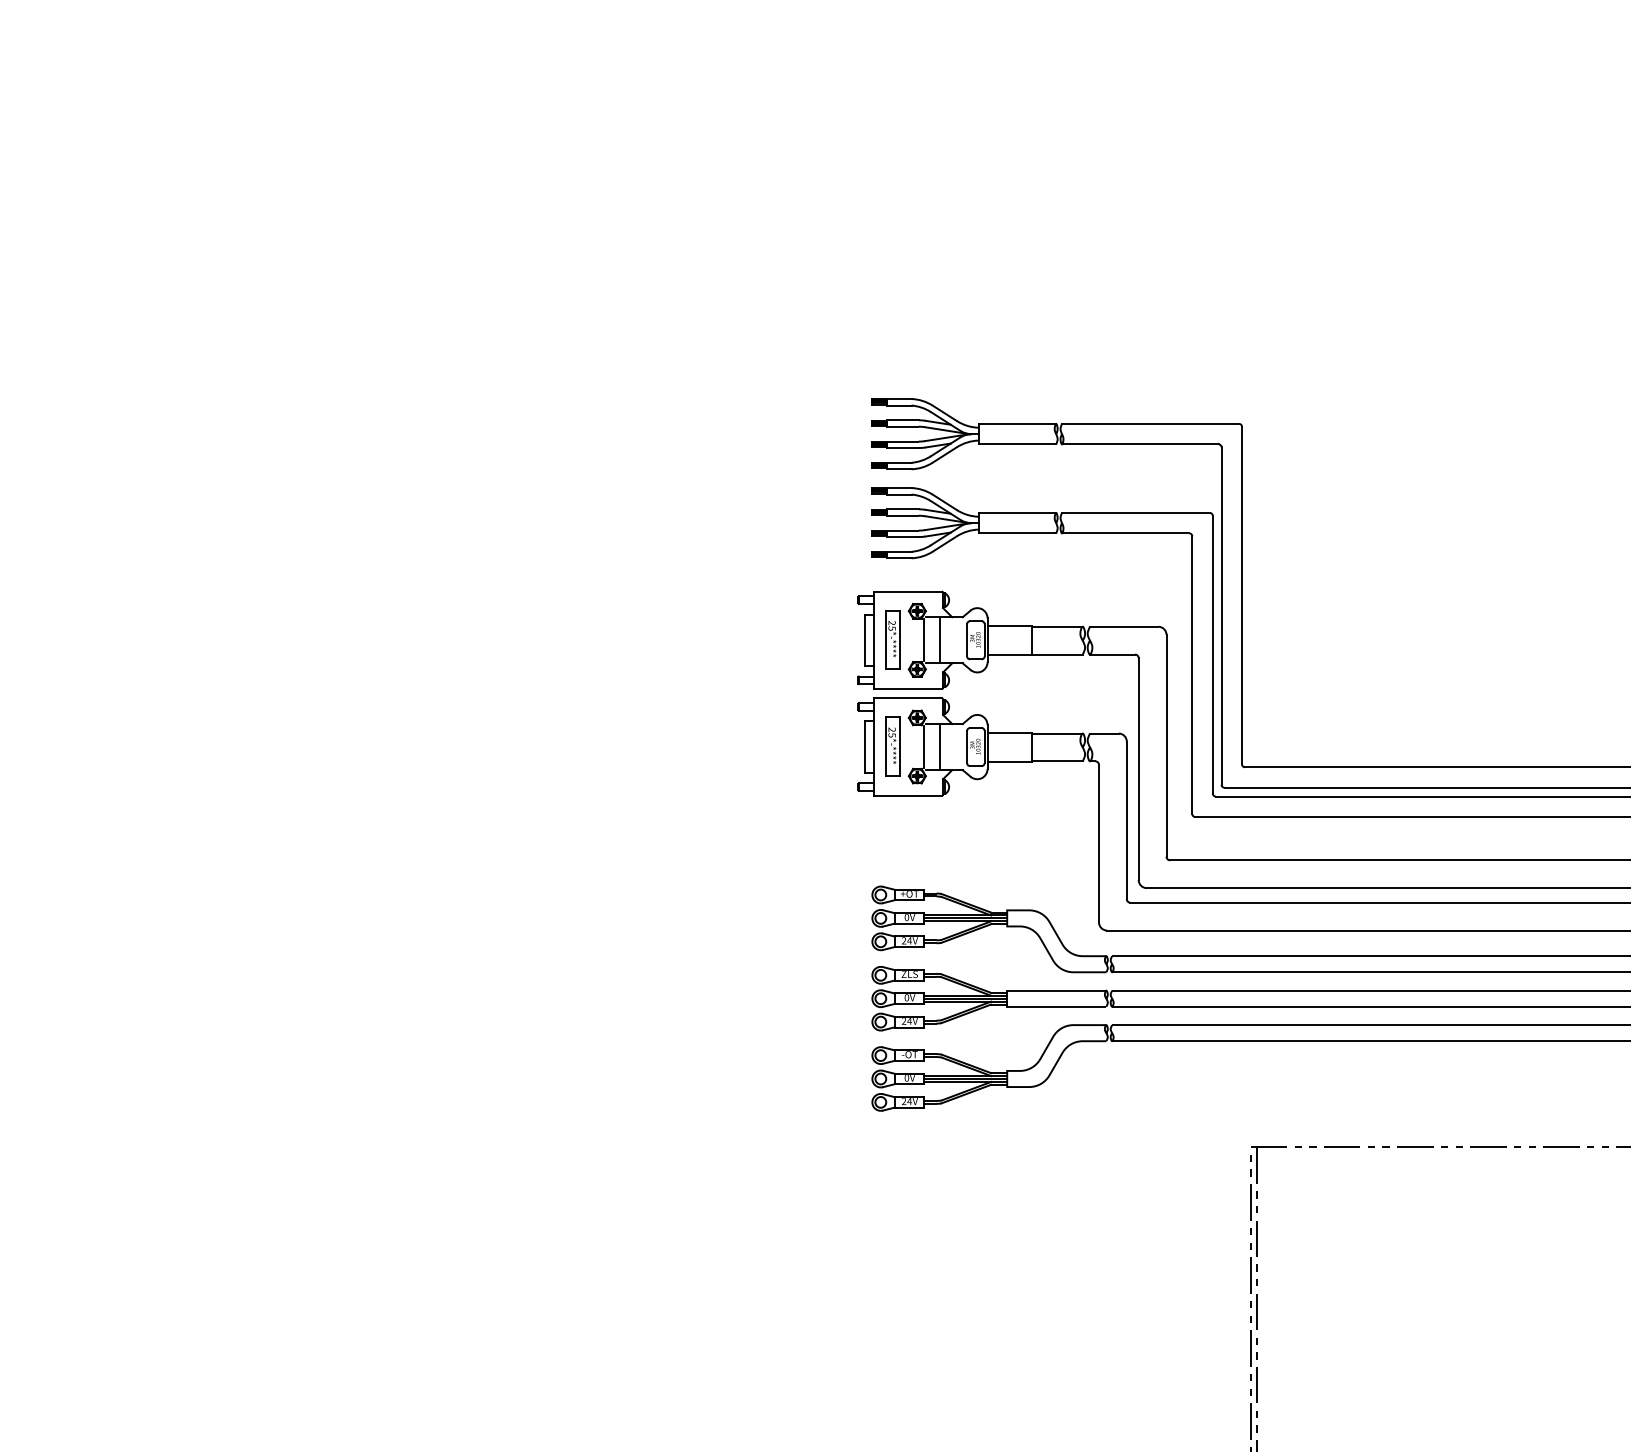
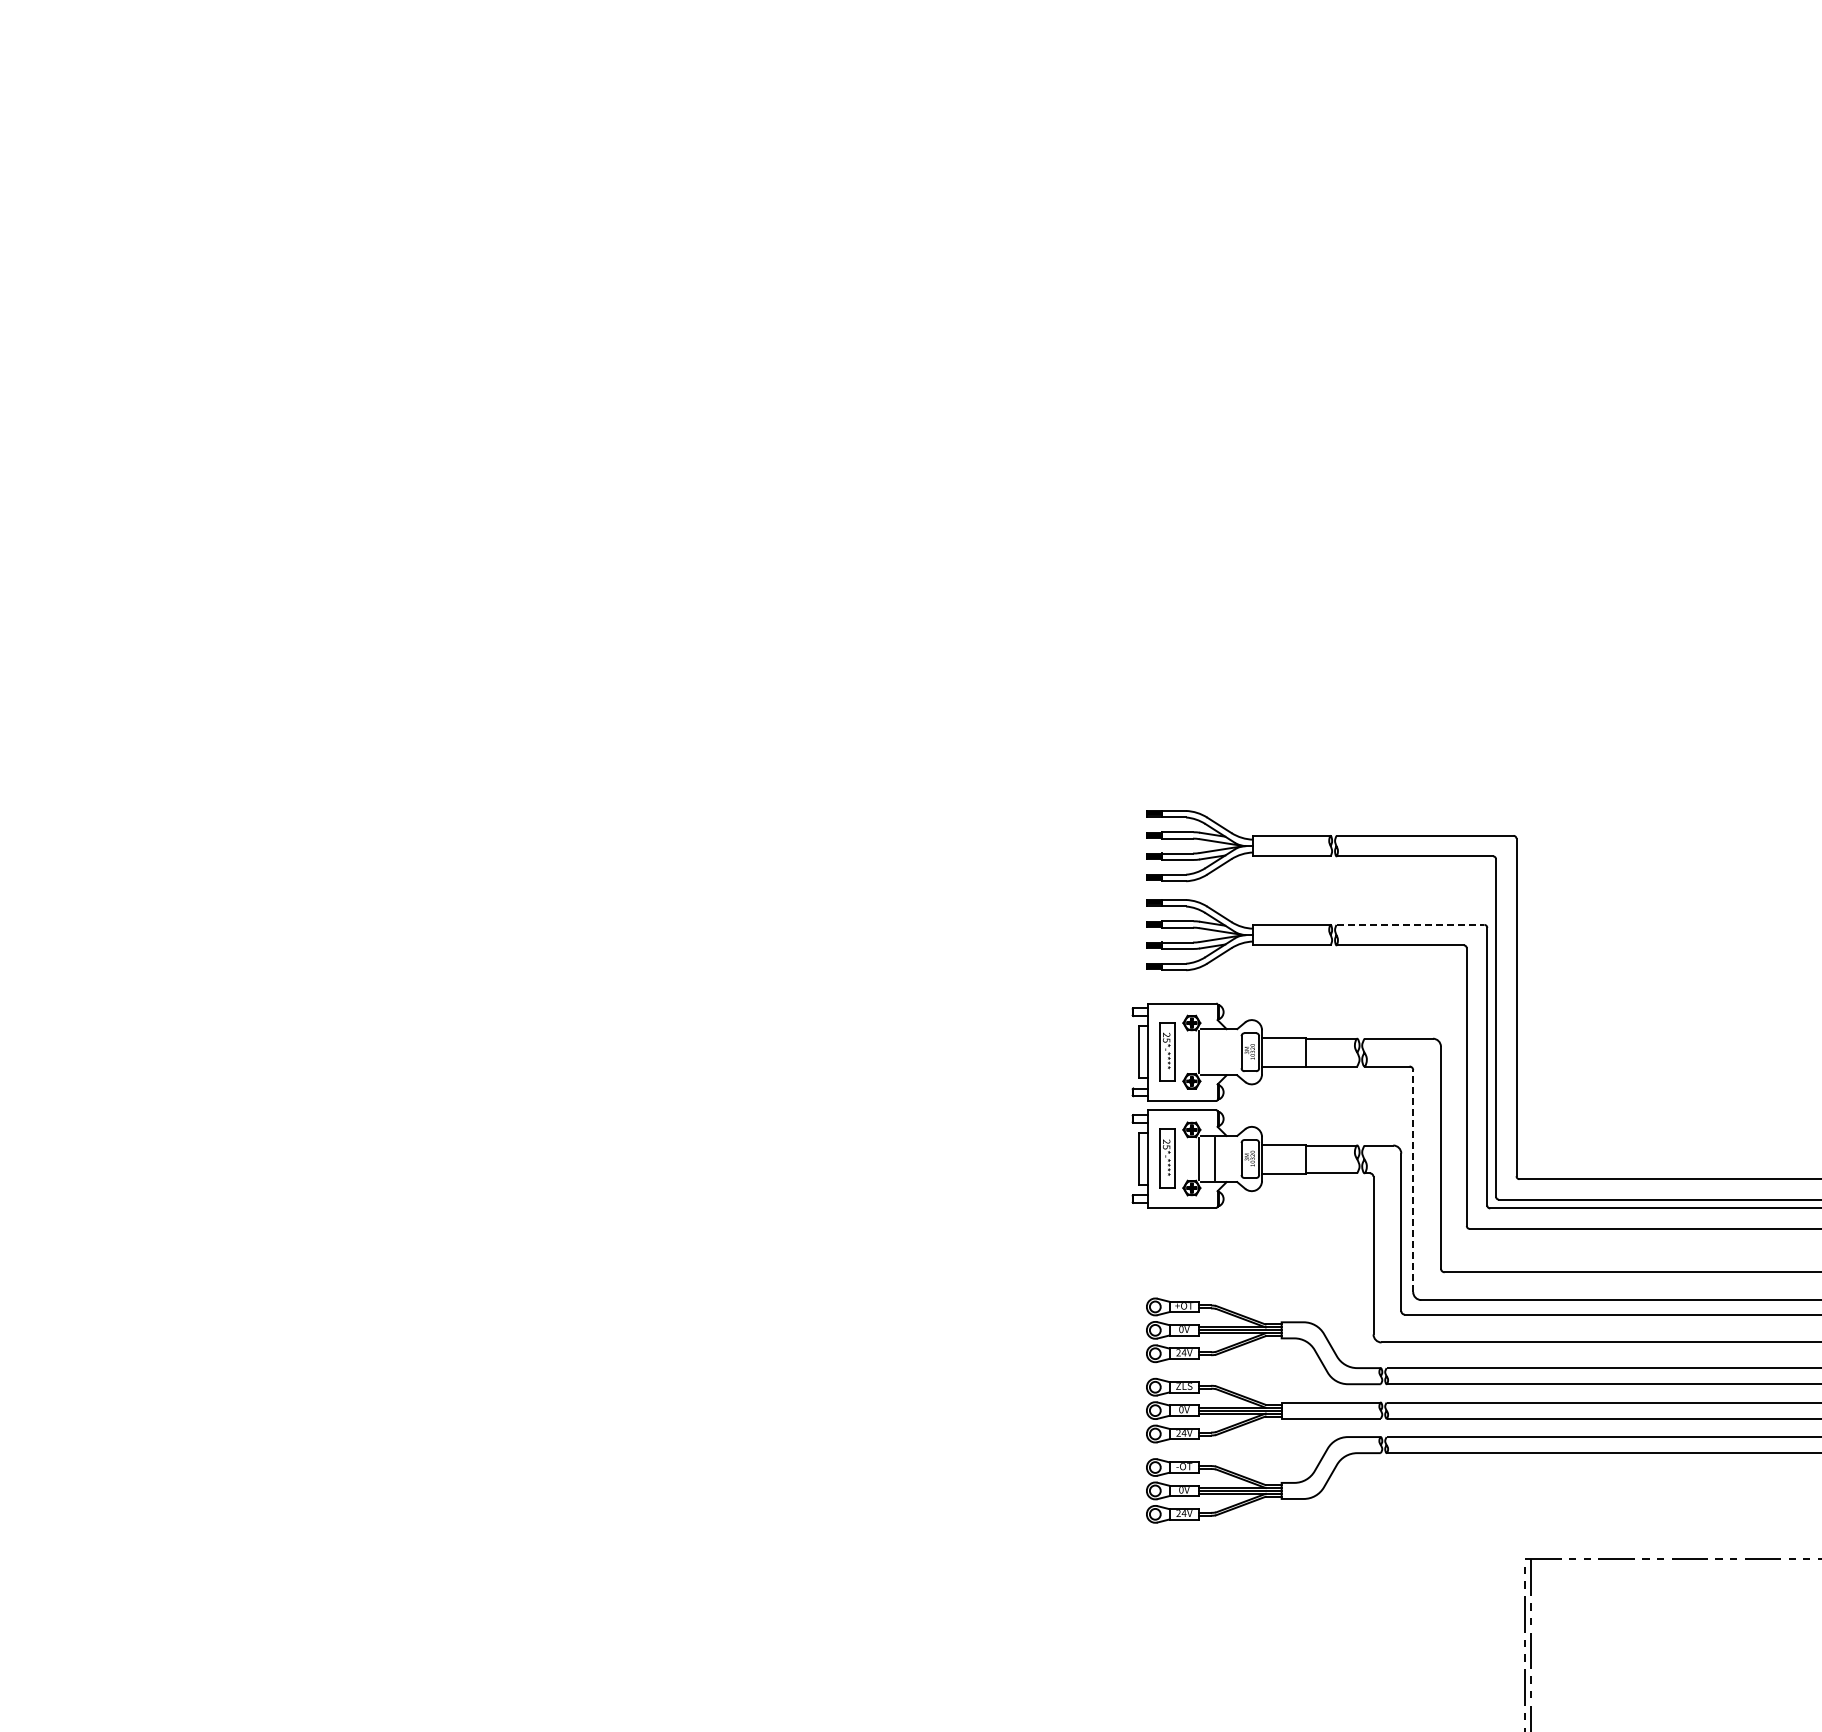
line: (1136, 512) -> (1410, 924), solid -> dashed
line: (940, 640) -> (1214, 1052), removed
line: (1139, 769) -> (1413, 1181), solid -> dashed

